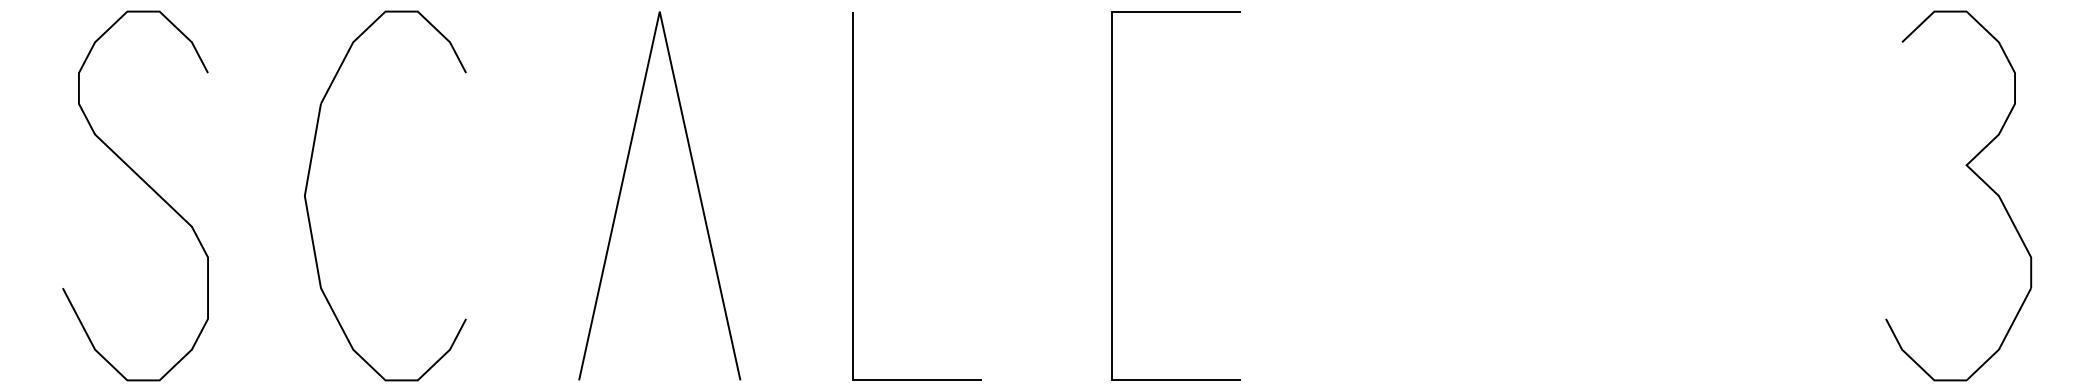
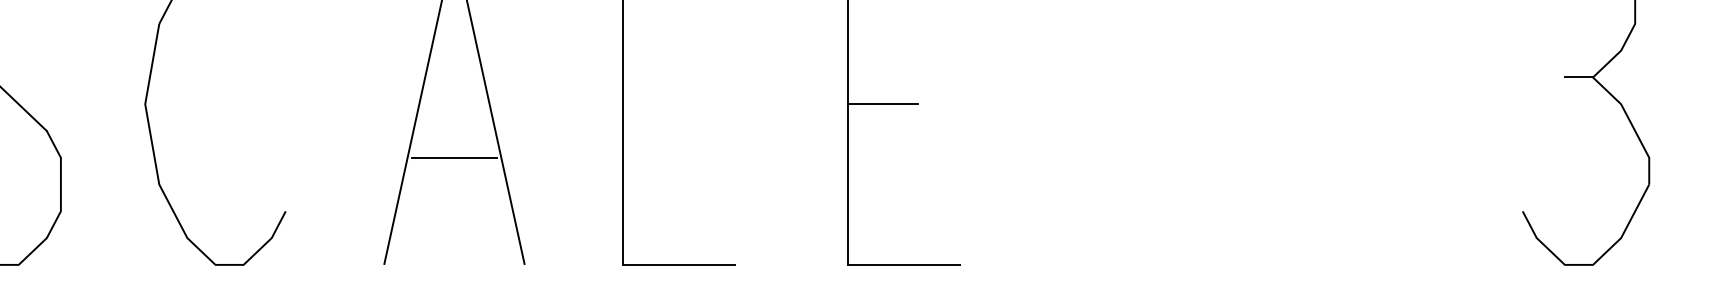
line: (1950, 165) -> (1578, 77), added
line: (1151, 196) -> (882, 104), added
line: (659, 257) -> (454, 157), added

